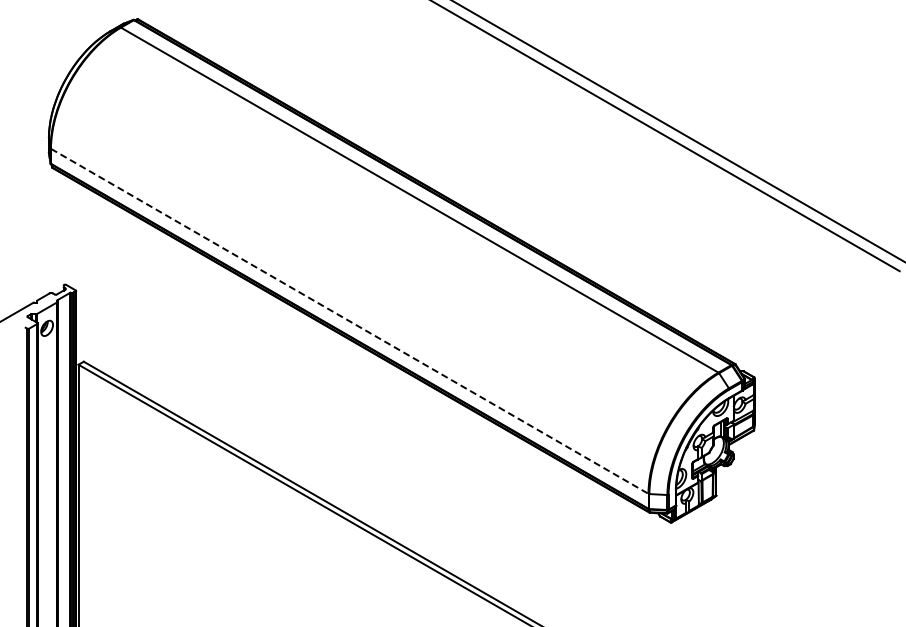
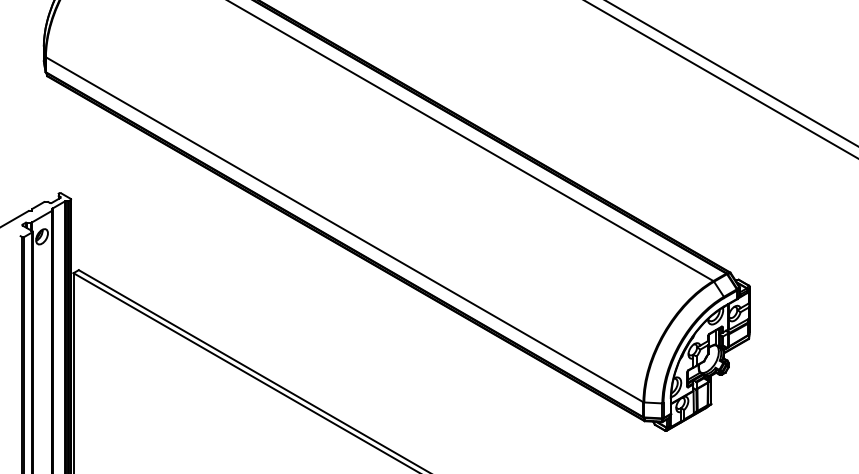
line: (349, 321) -> (344, 229), dashed -> solid

